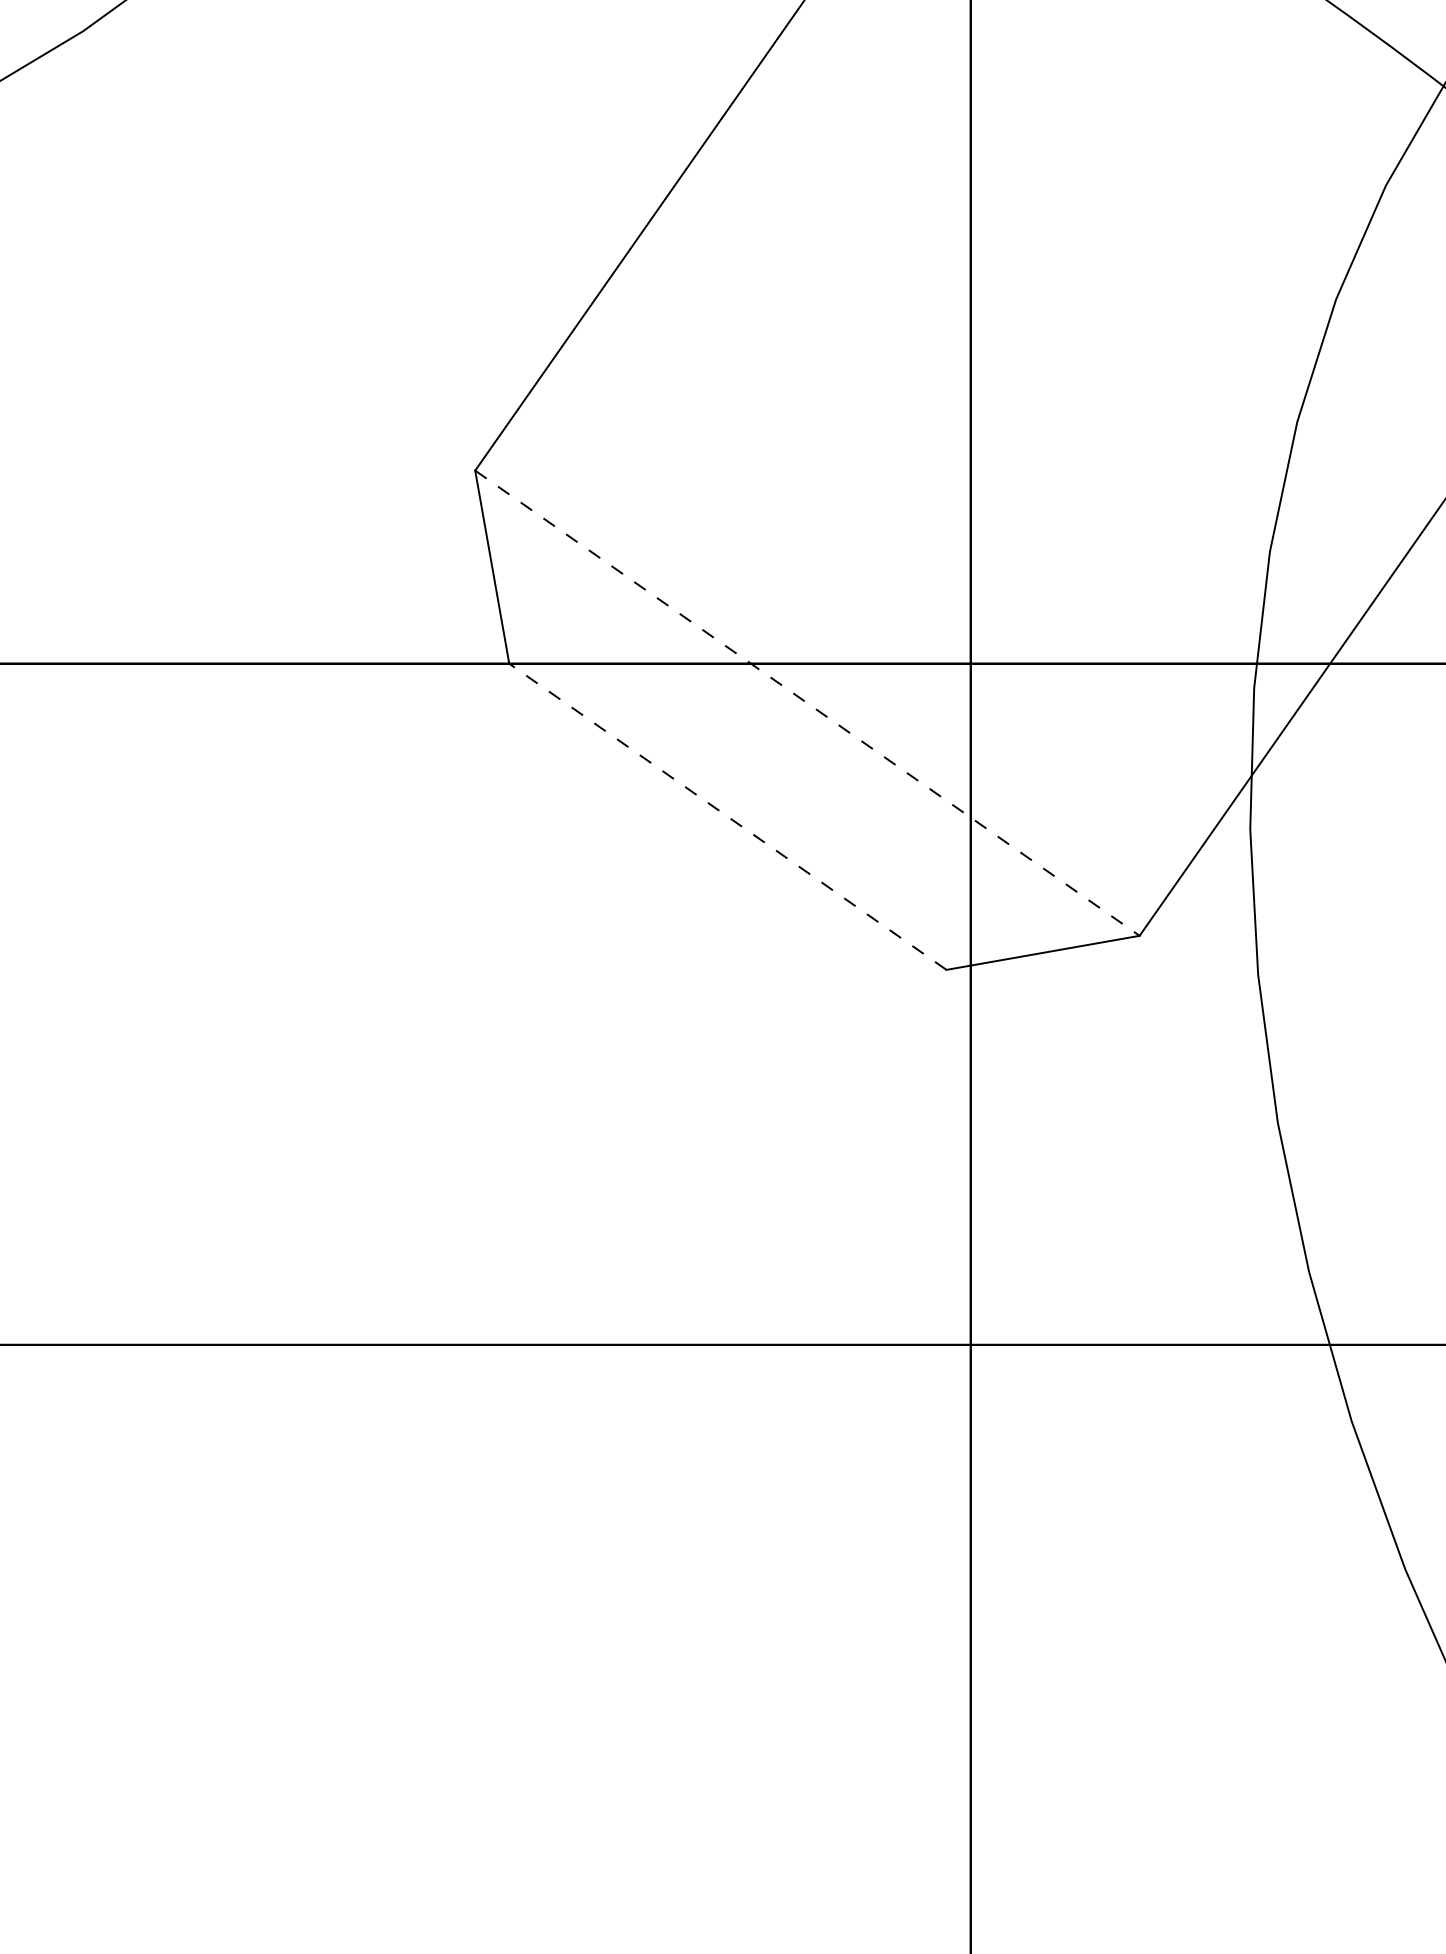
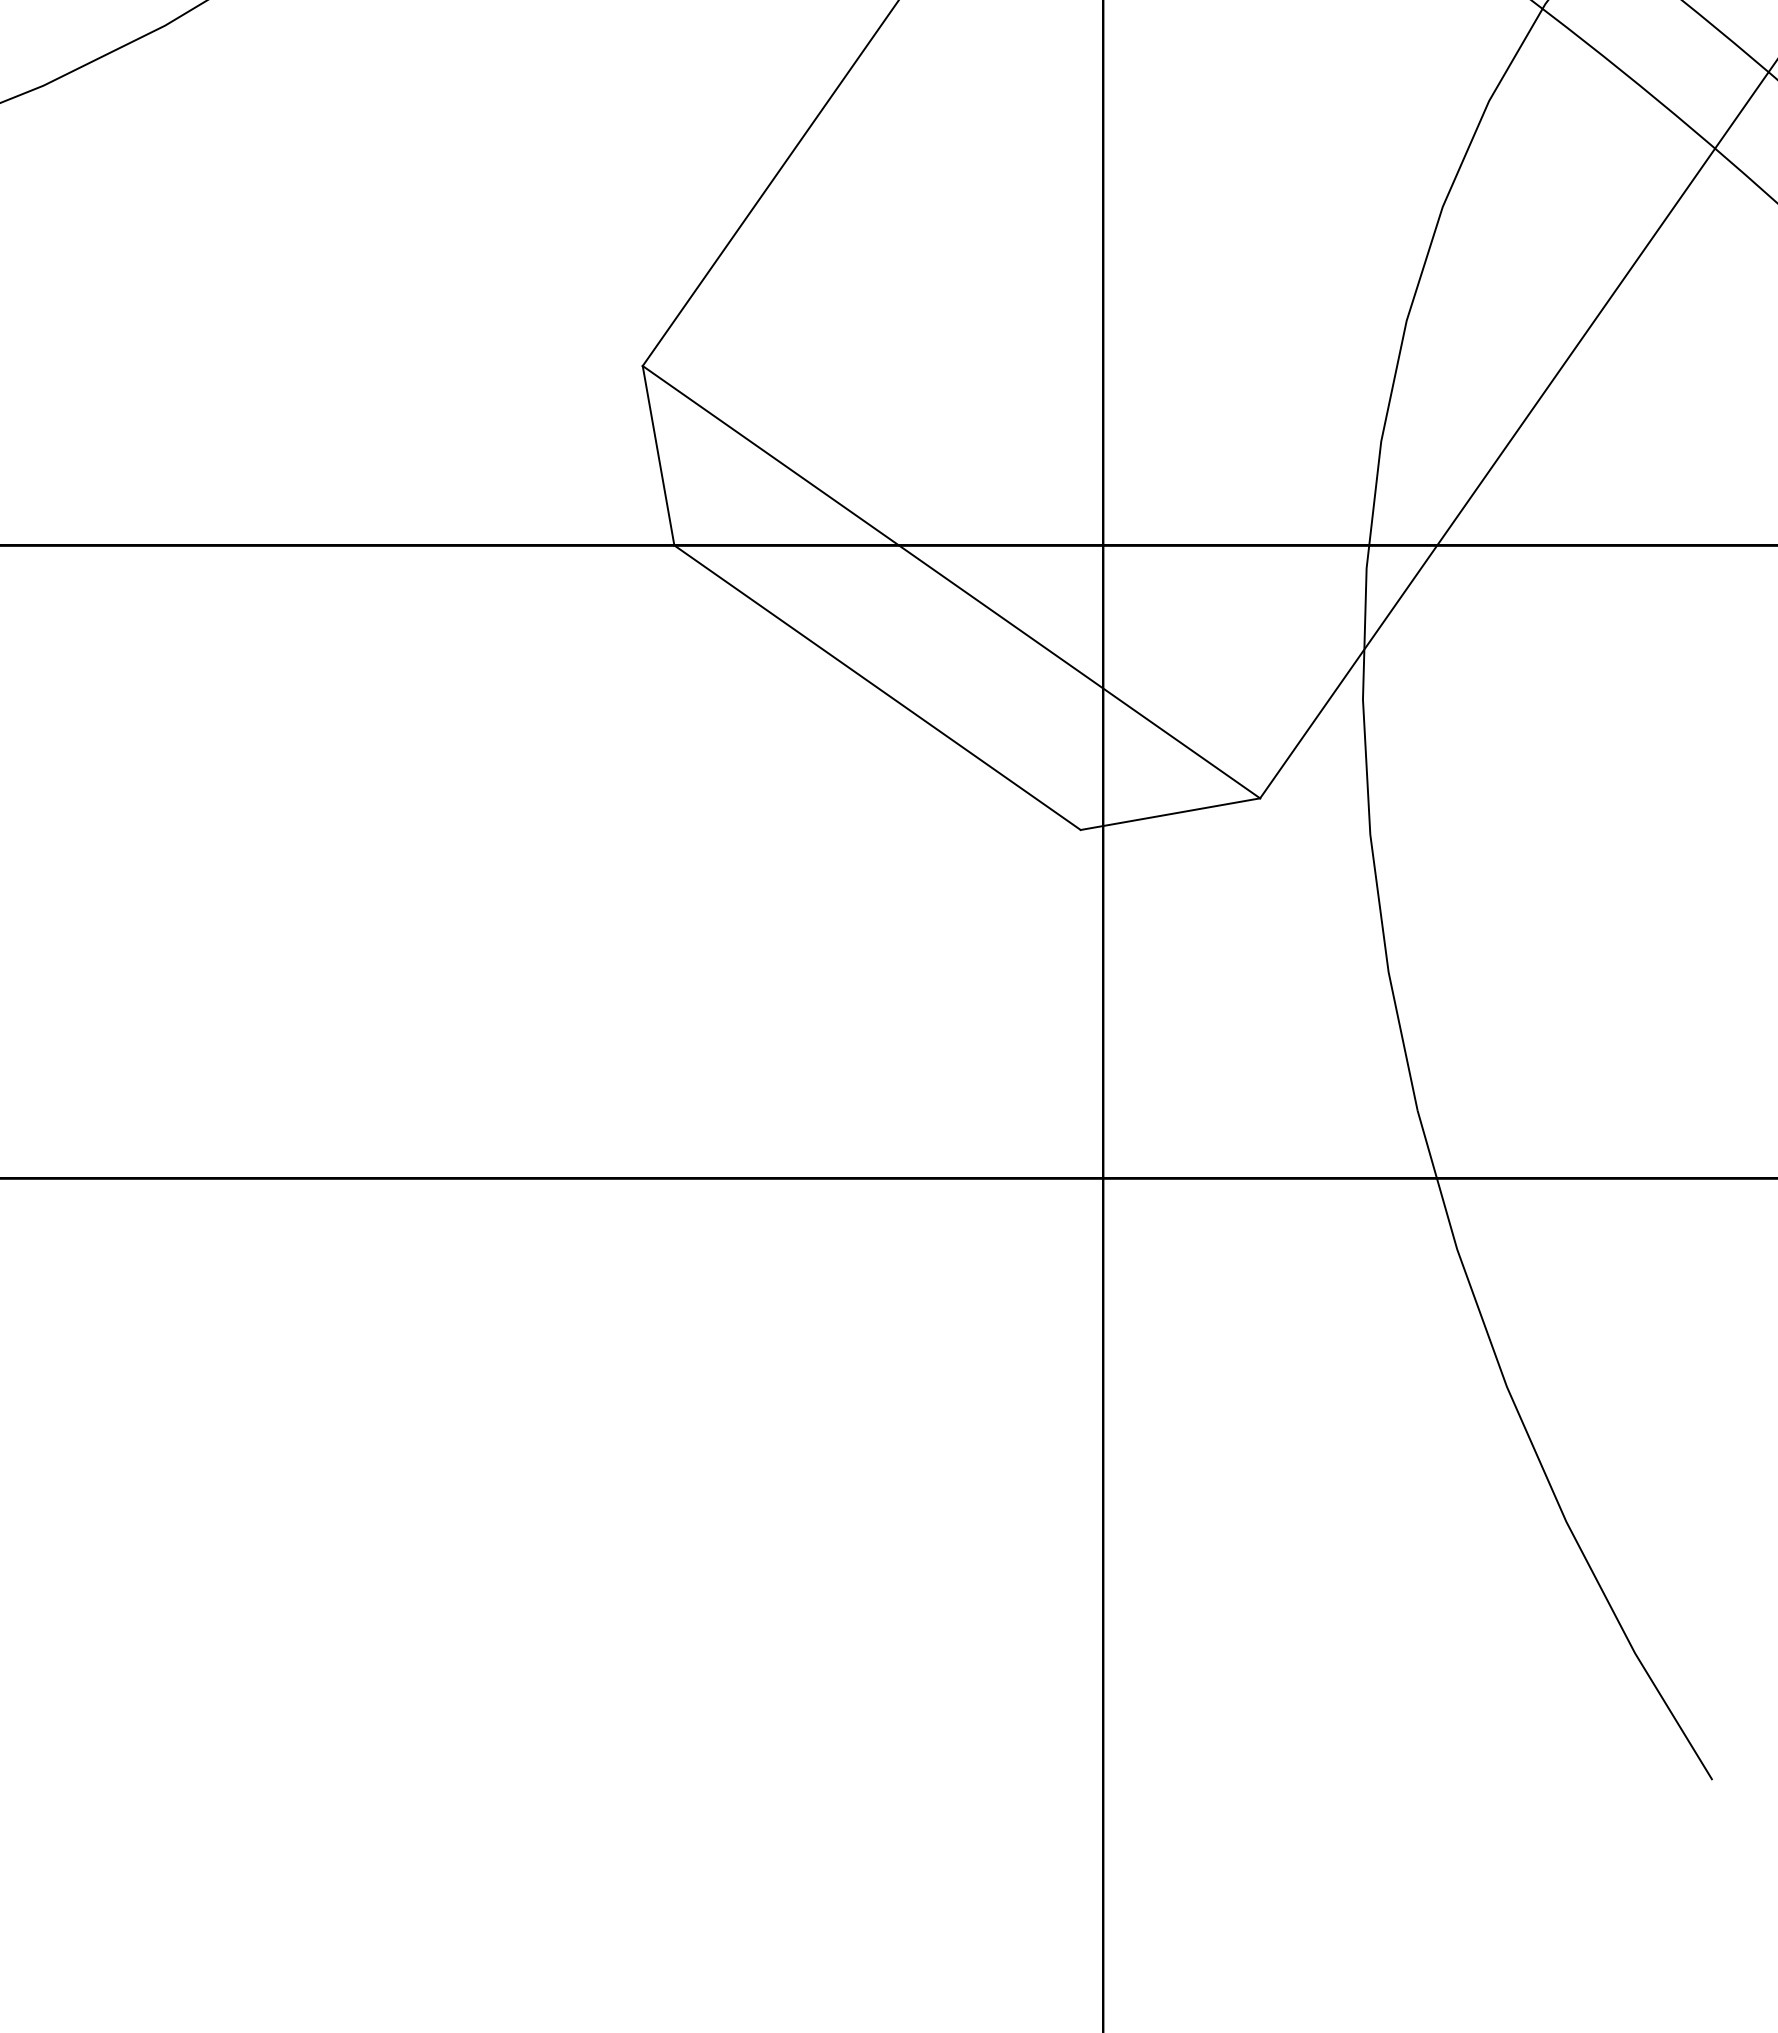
line: (807, 703) -> (951, 582), dashed -> solid
line: (727, 816) -> (877, 687), dashed -> solid

